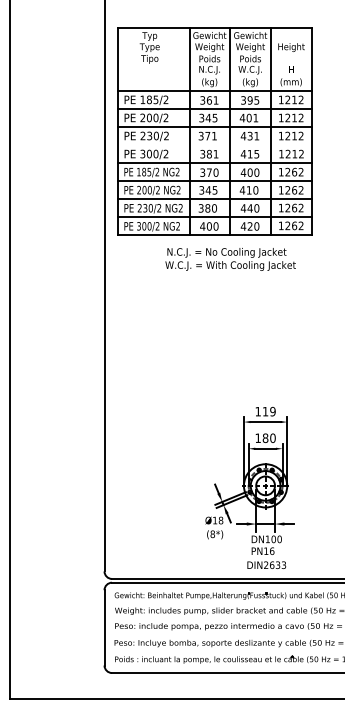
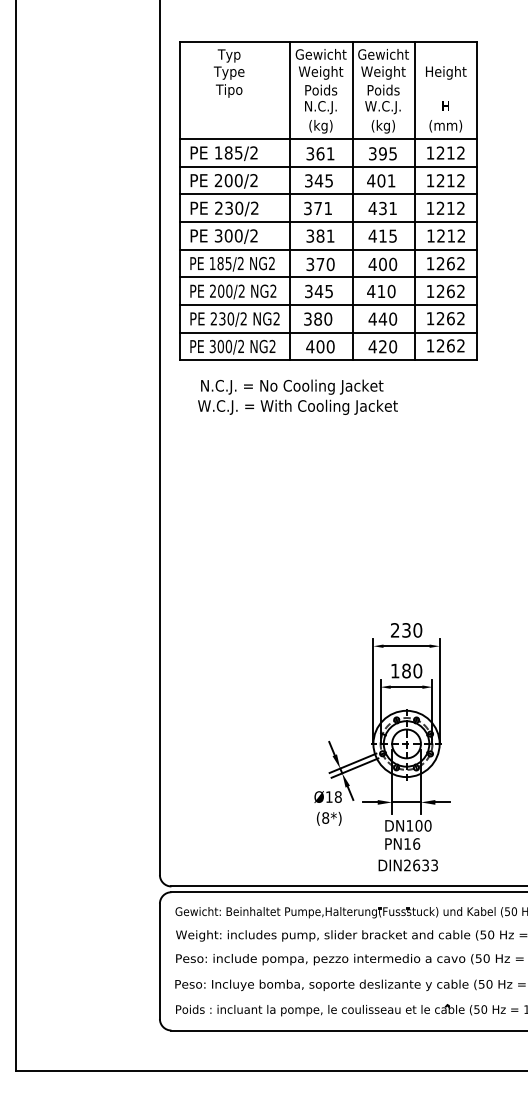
line: (214, 145) -> (328, 222), added
text: (230, 259) -> (297, 397), moved
text: (265, 411) -> (406, 630), 119 -> 230

